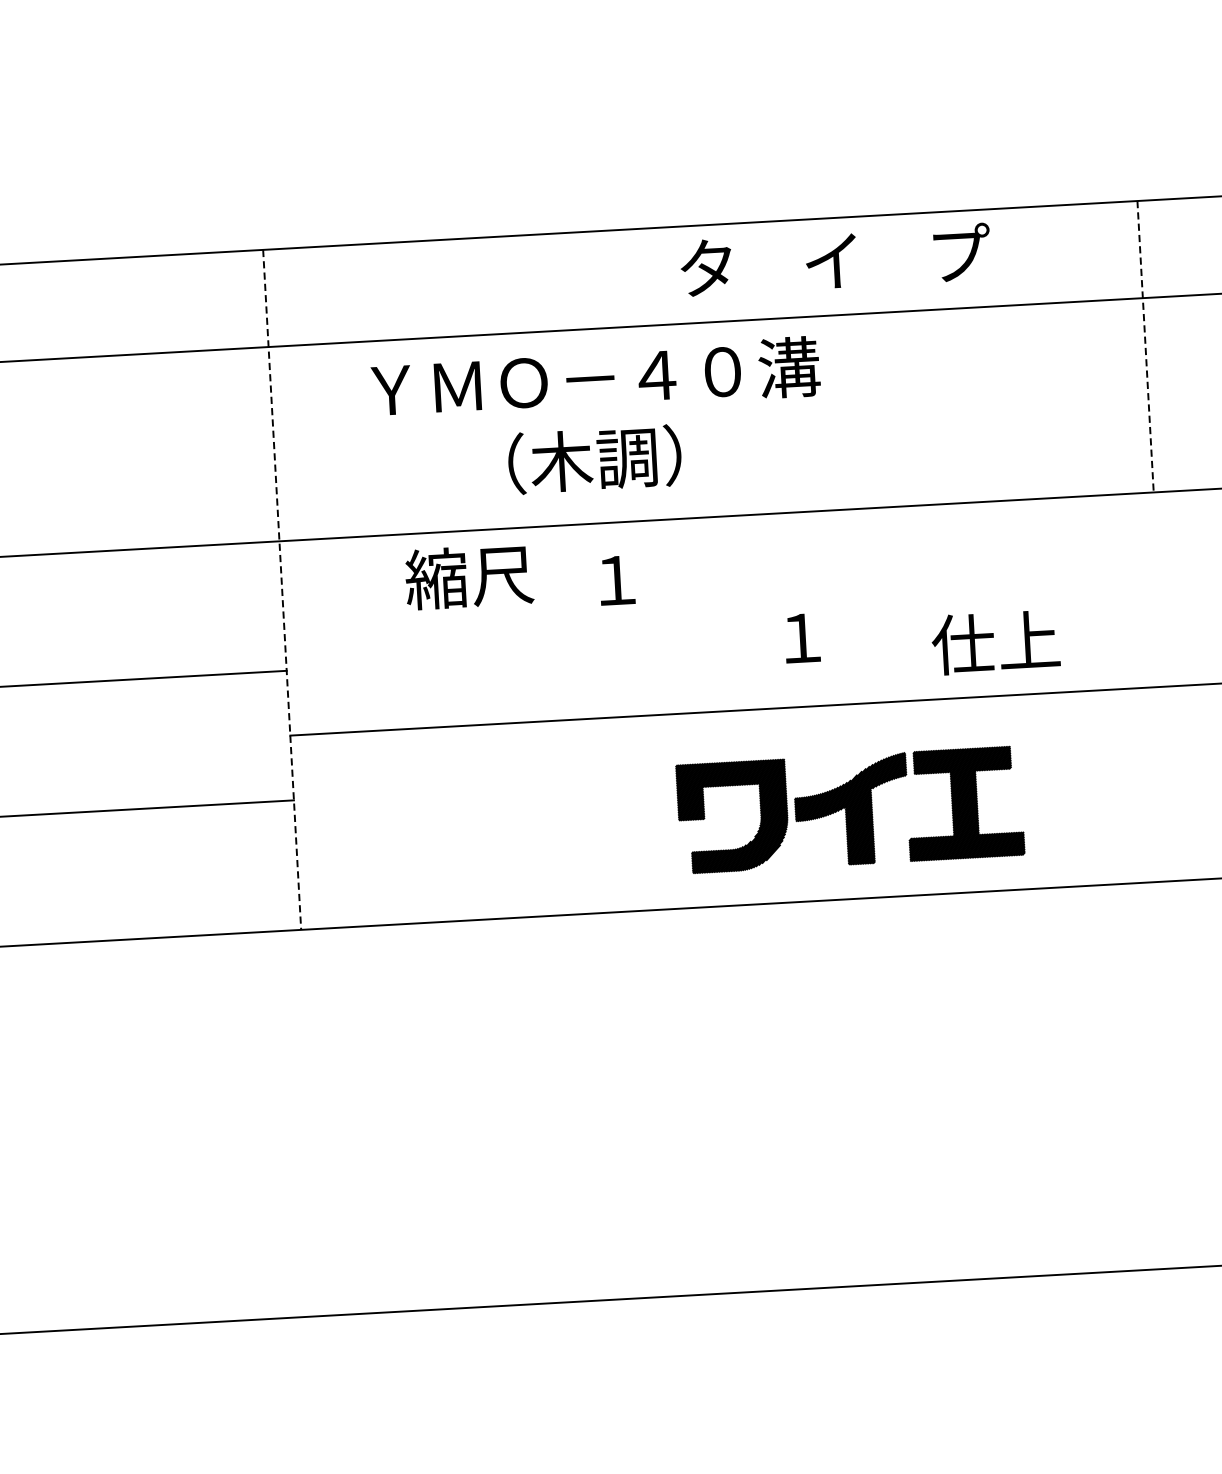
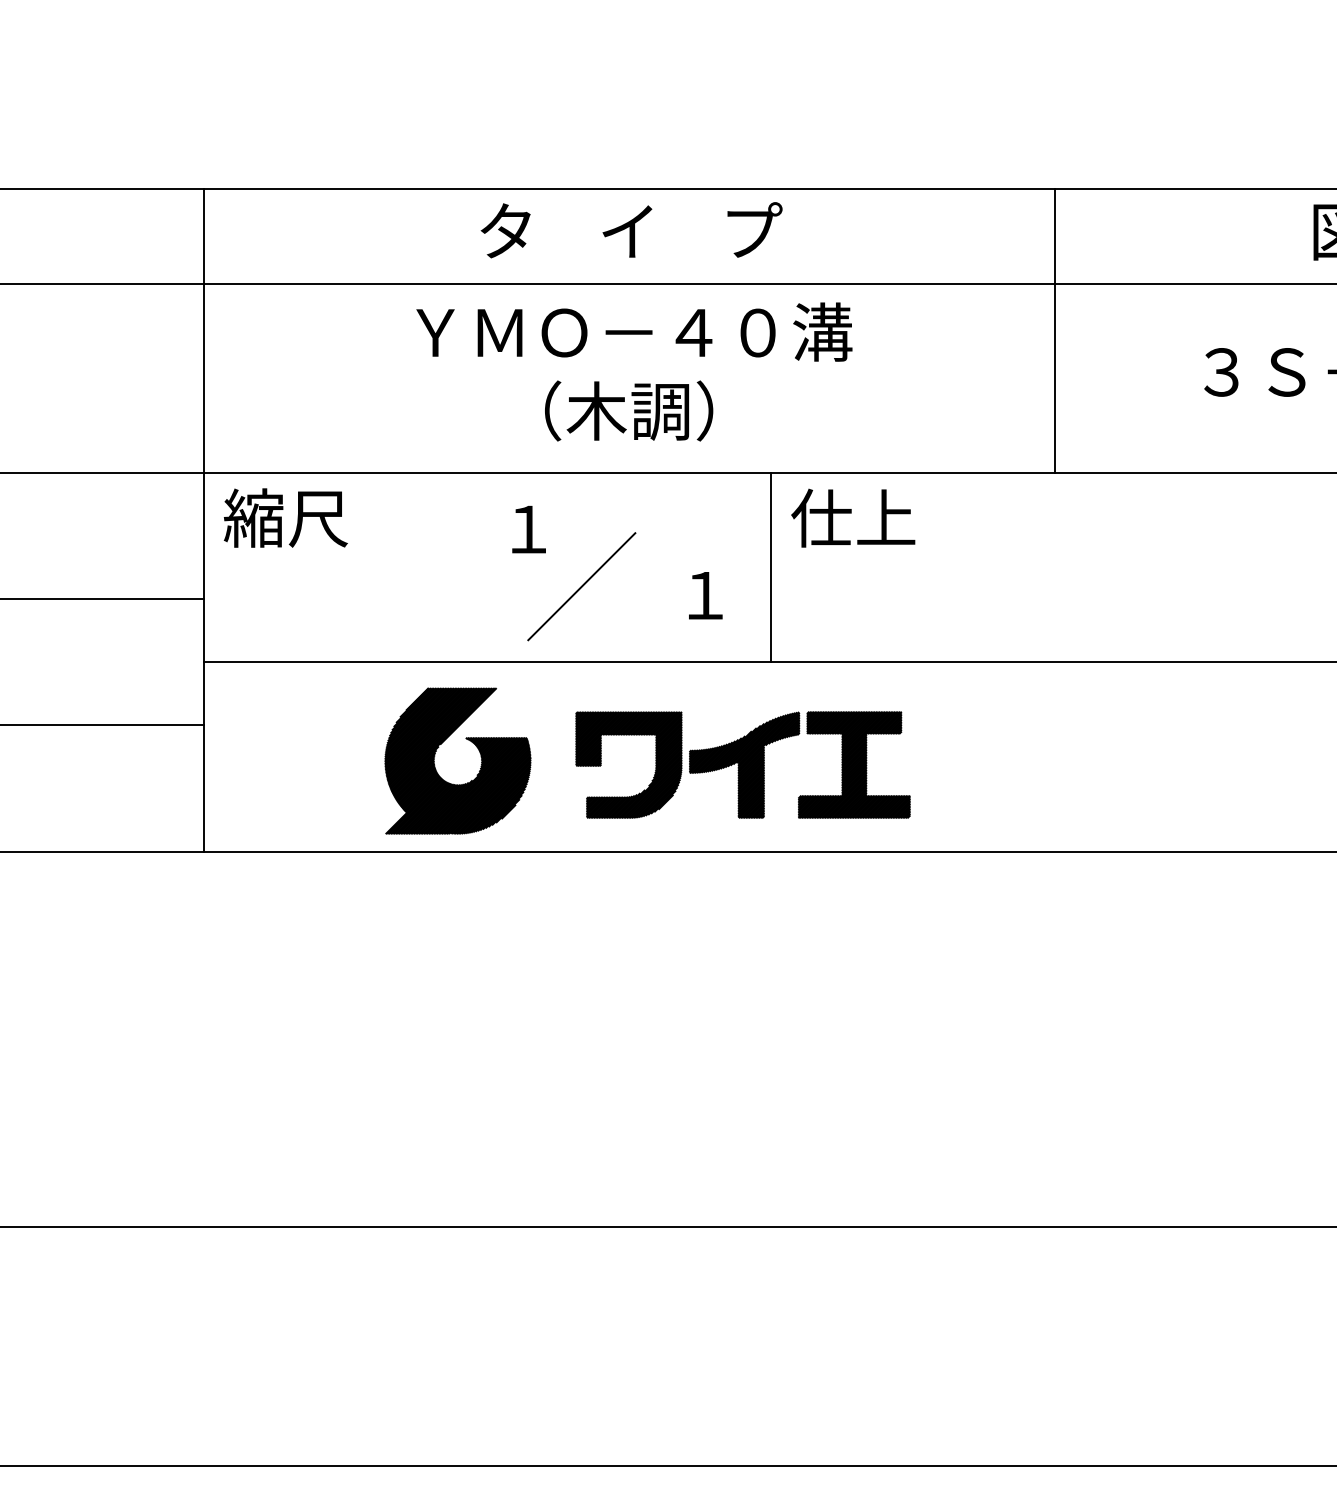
text: (835, 260) -> (631, 230), moved
line: (1145, 346) -> (1054, 331), dashed -> solid
text: (598, 418) -> (634, 371), moved
text: (468, 576) -> (285, 517), moved
line: (282, 590) -> (203, 521), dashed -> solid
line: (867, 605) -> (770, 567), added
line: (674, 635) -> (581, 586), added
text: (995, 641) -> (853, 517), moved
part: (537, 809) -> (439, 747), added

